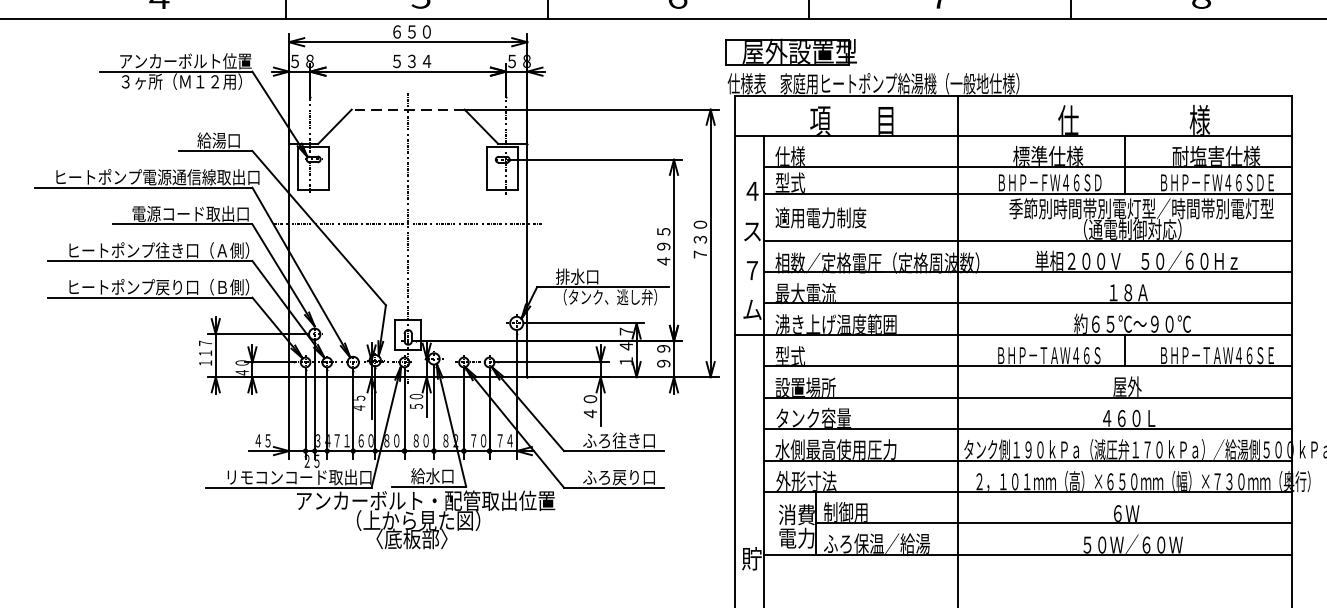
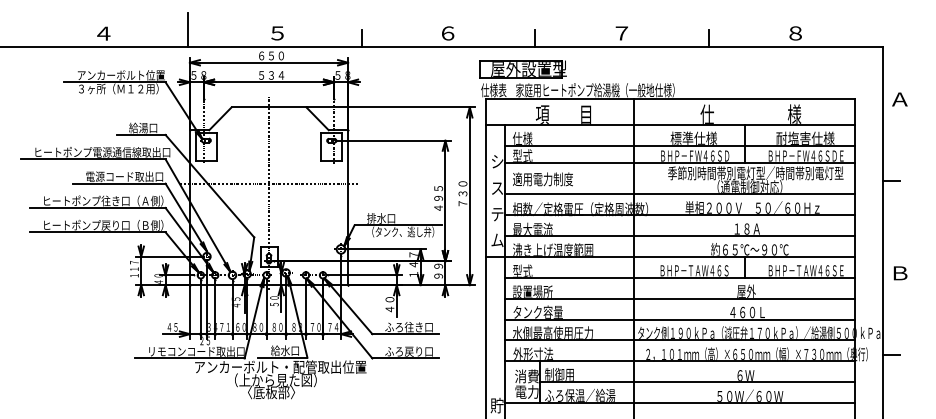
line: (407, 109) -> (268, 107), dashed -> solid
text: (752, 190) -> (497, 161), ４ -> シ
text: (752, 270) -> (497, 214), ７ -> テ

